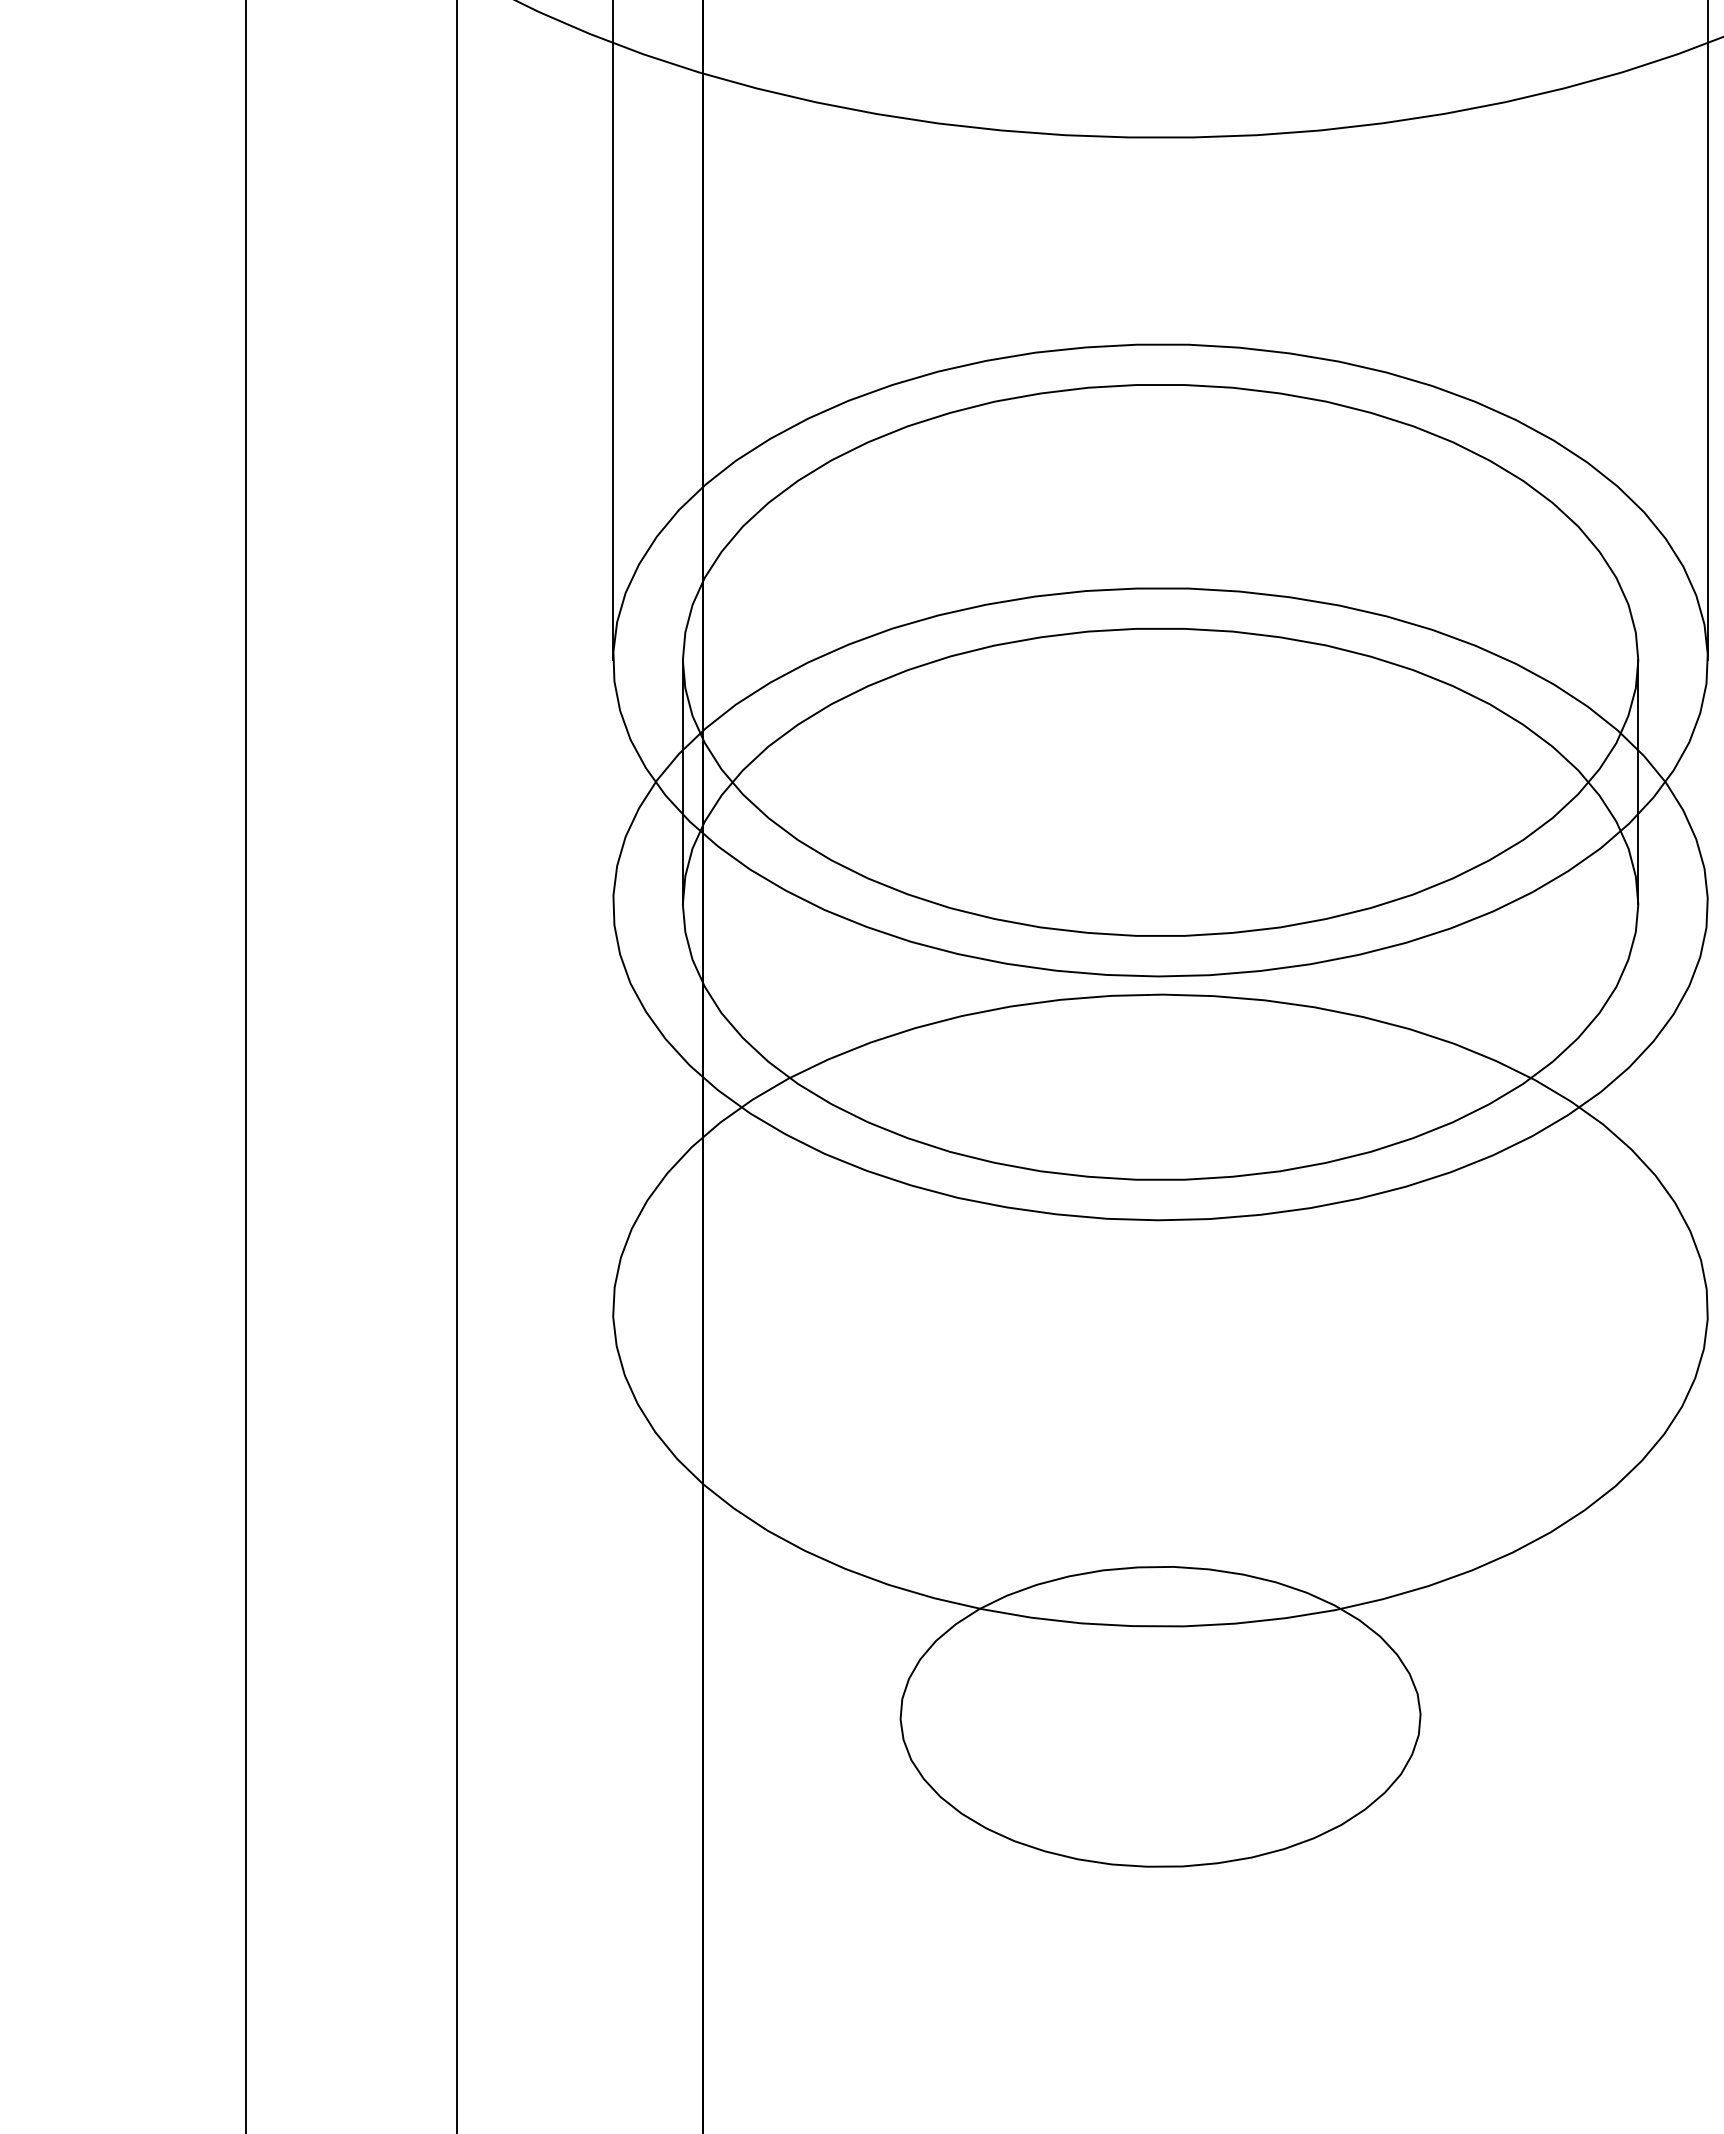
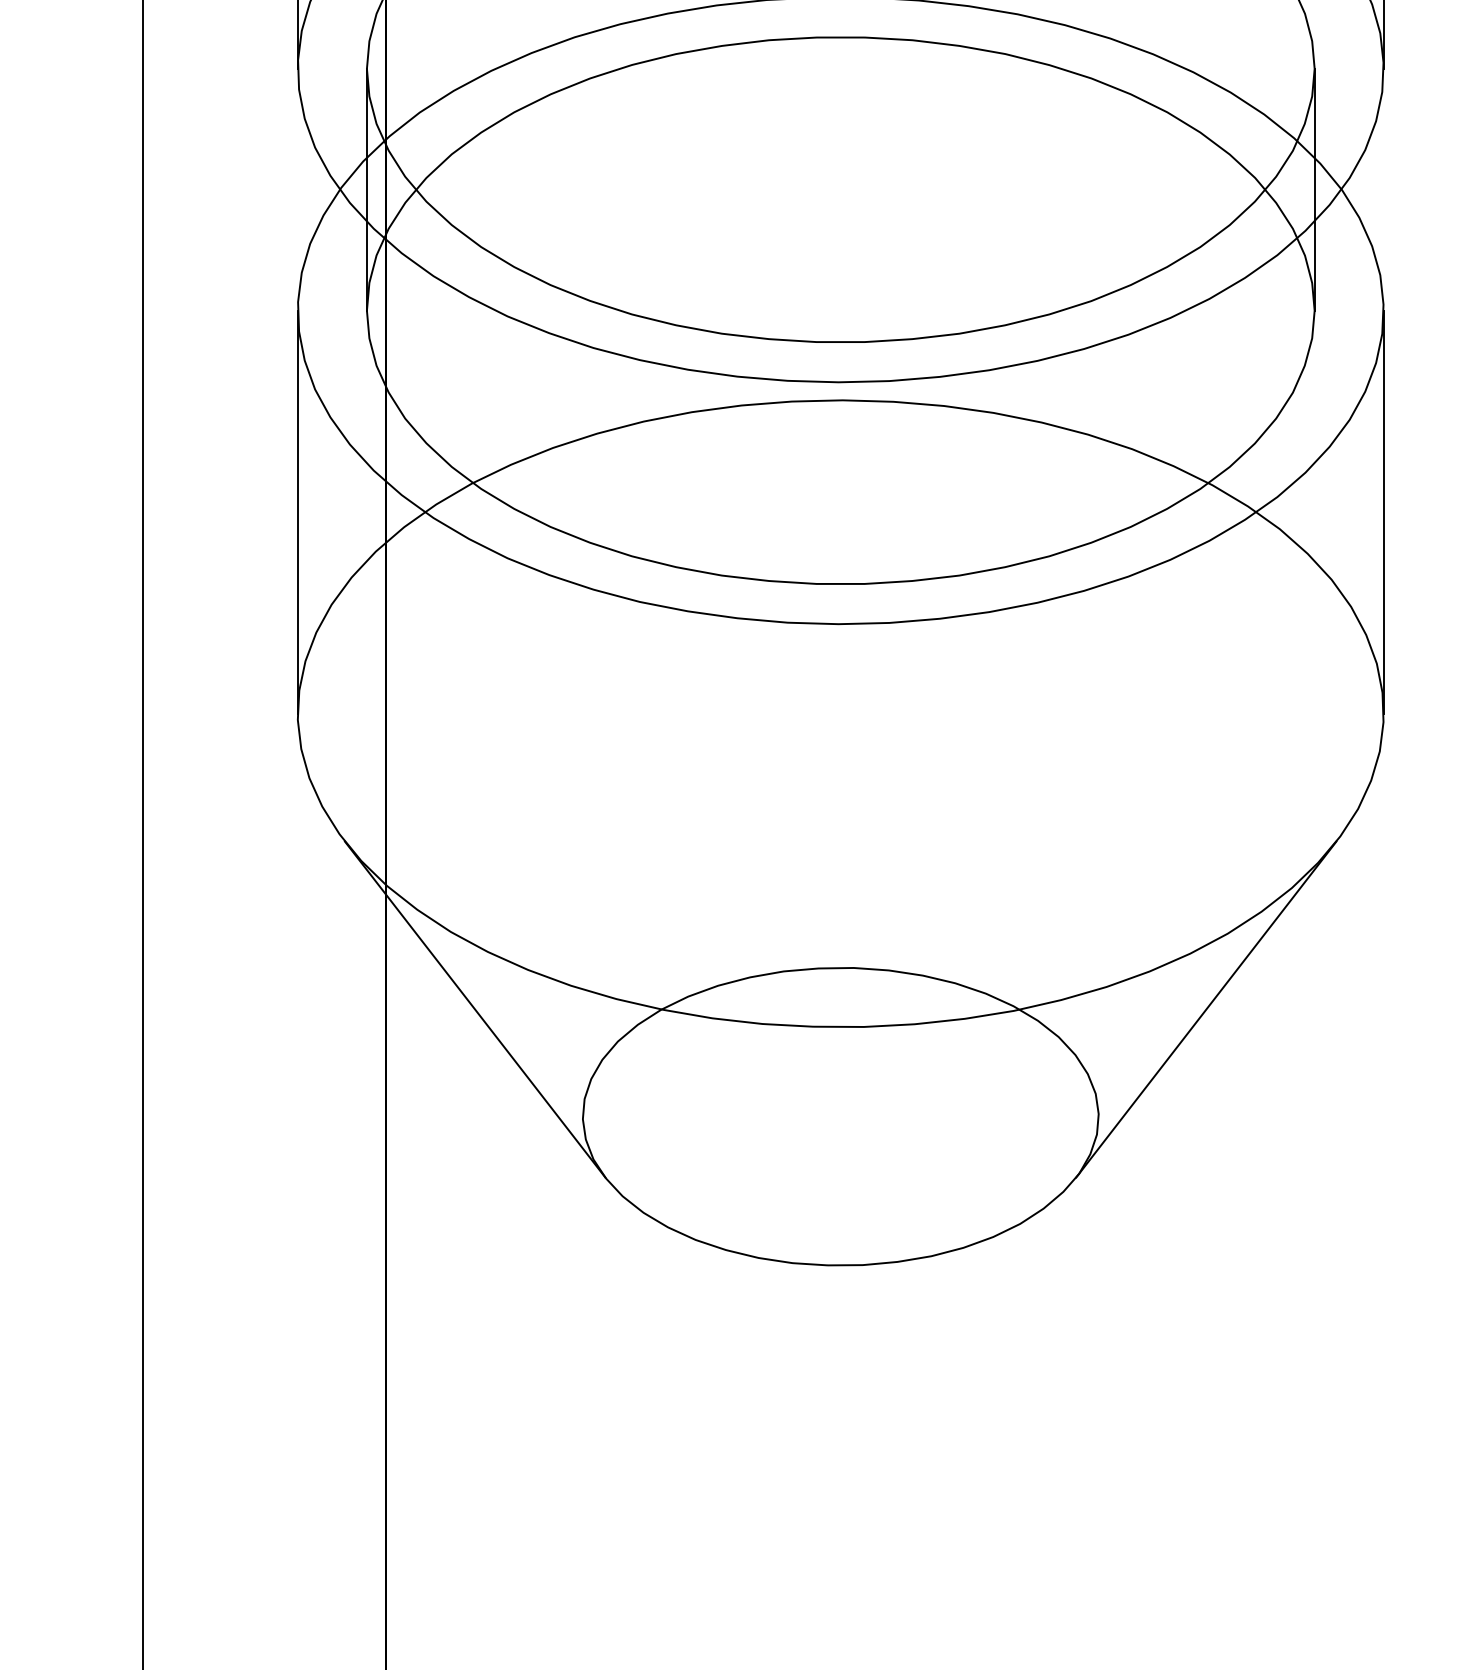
line: (613, 1107) -> (298, 512), added
line: (1707, 1107) -> (1383, 512), added
line: (791, 1608) -> (474, 1009), added
line: (1528, 1608) -> (1205, 1009), added

